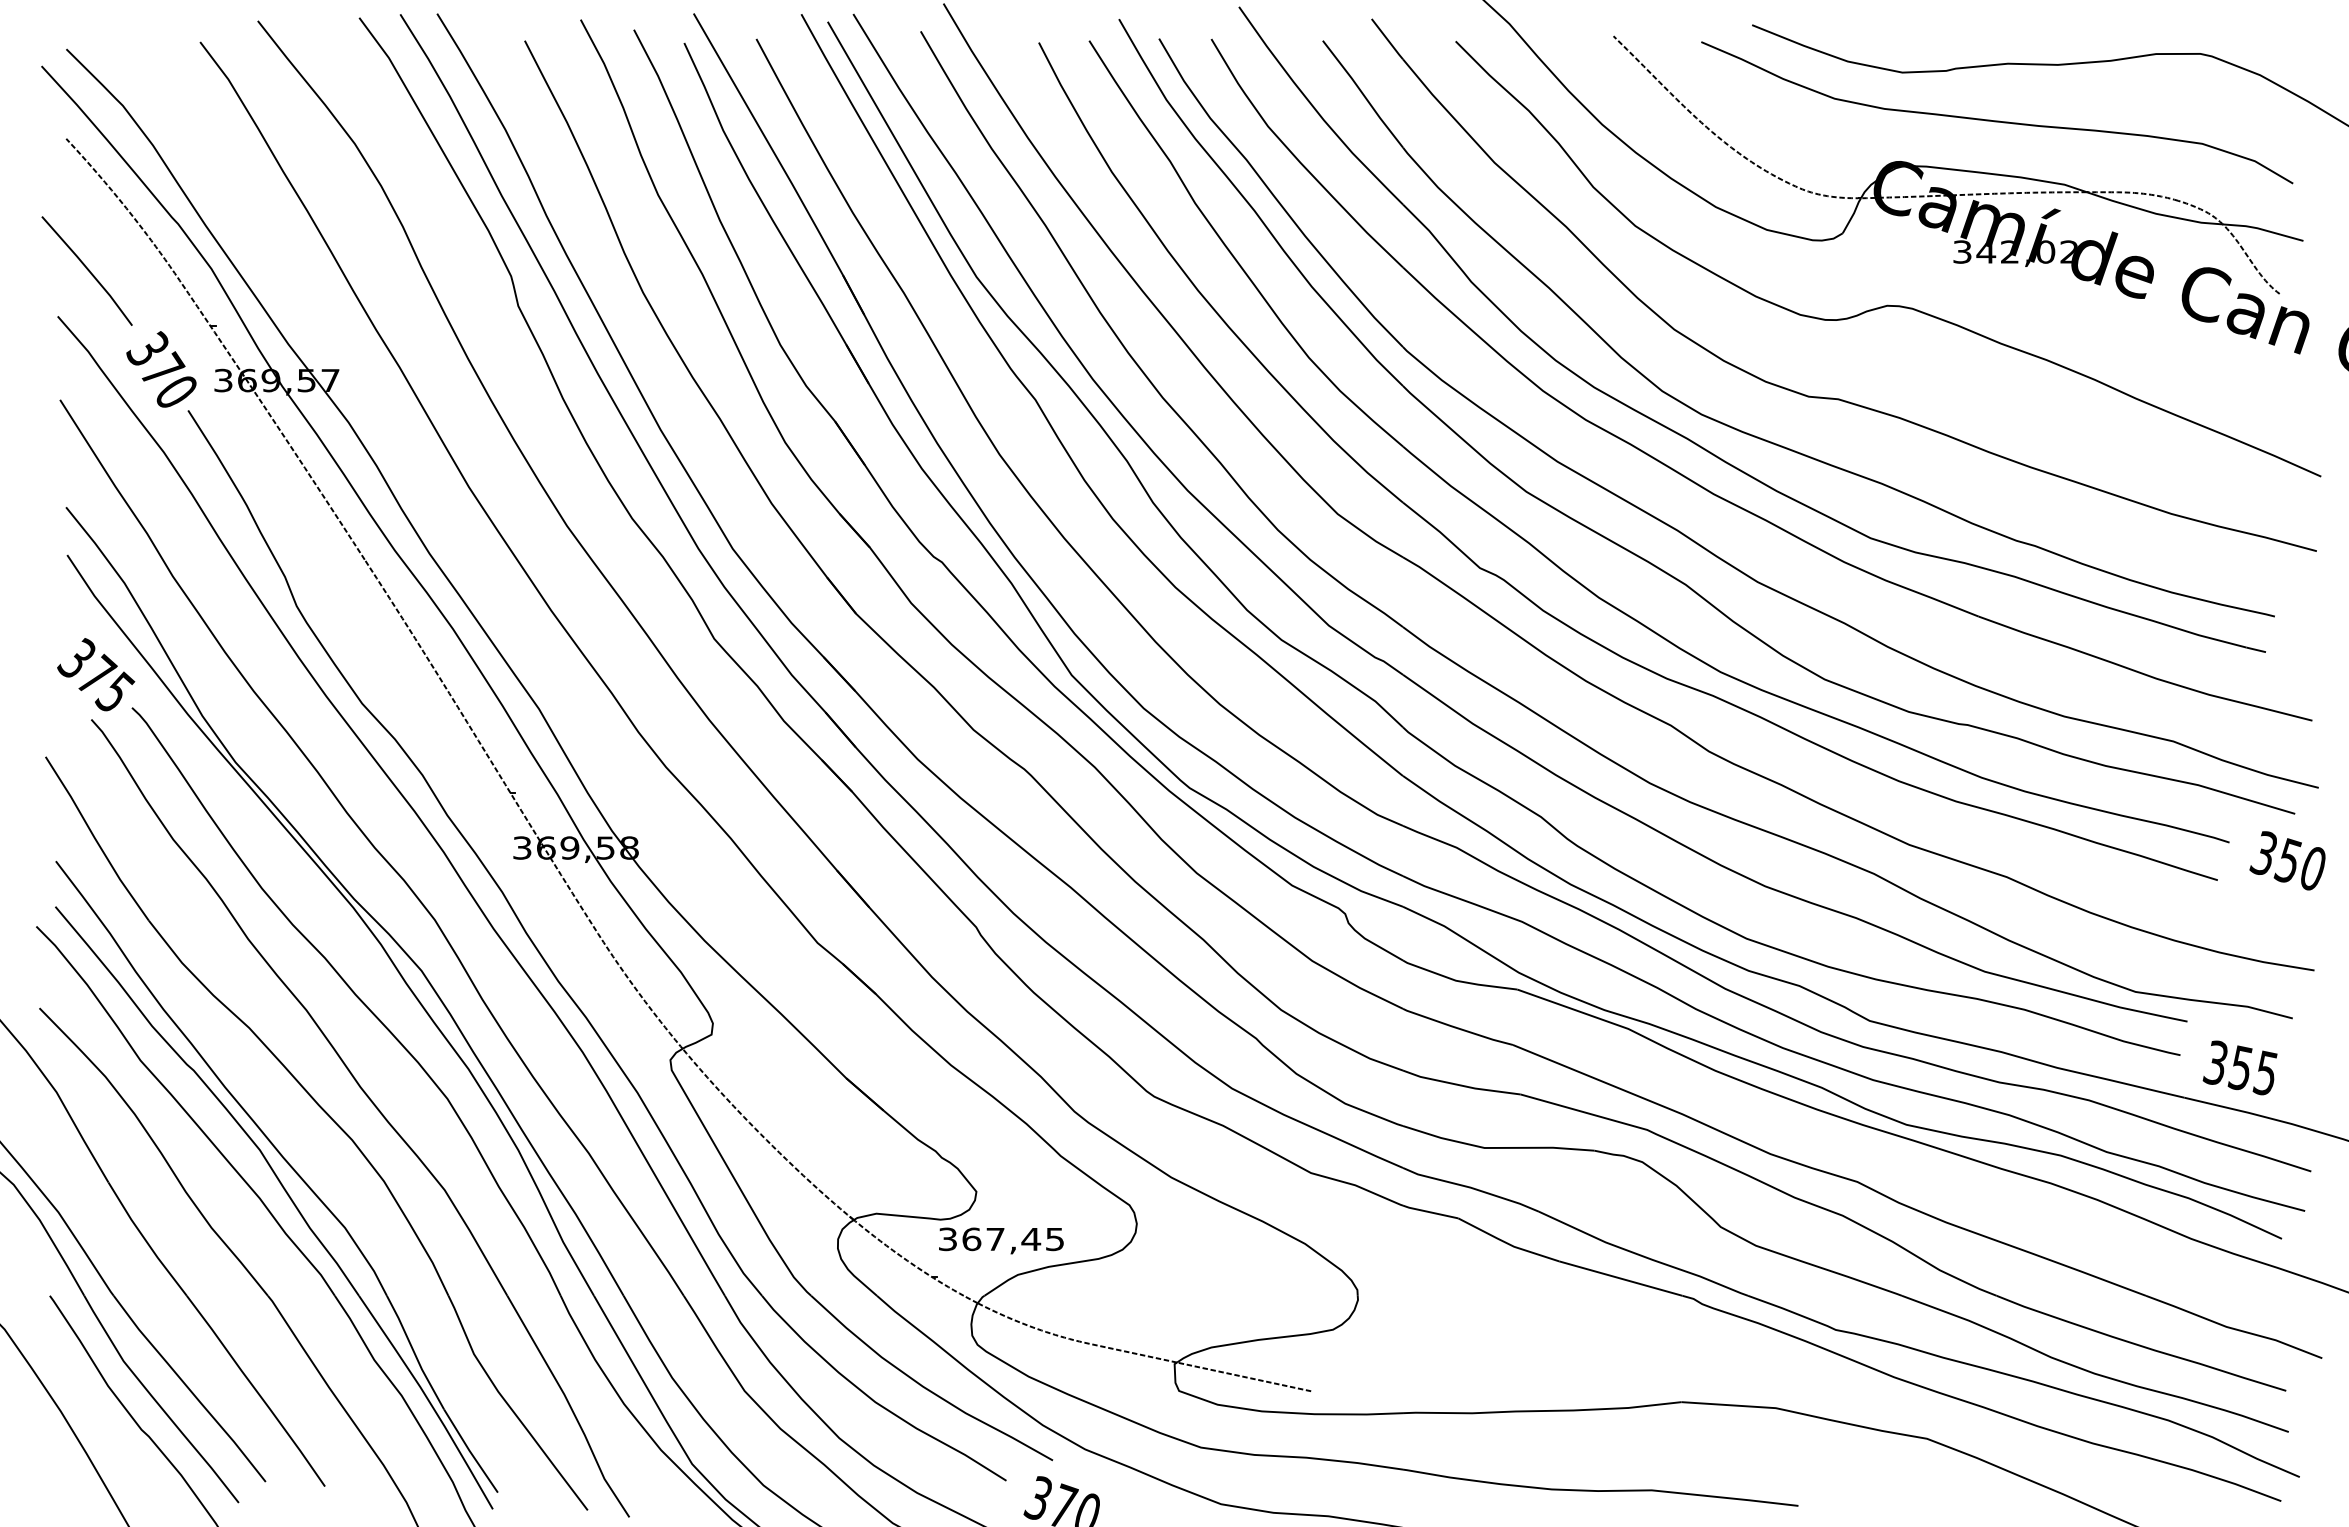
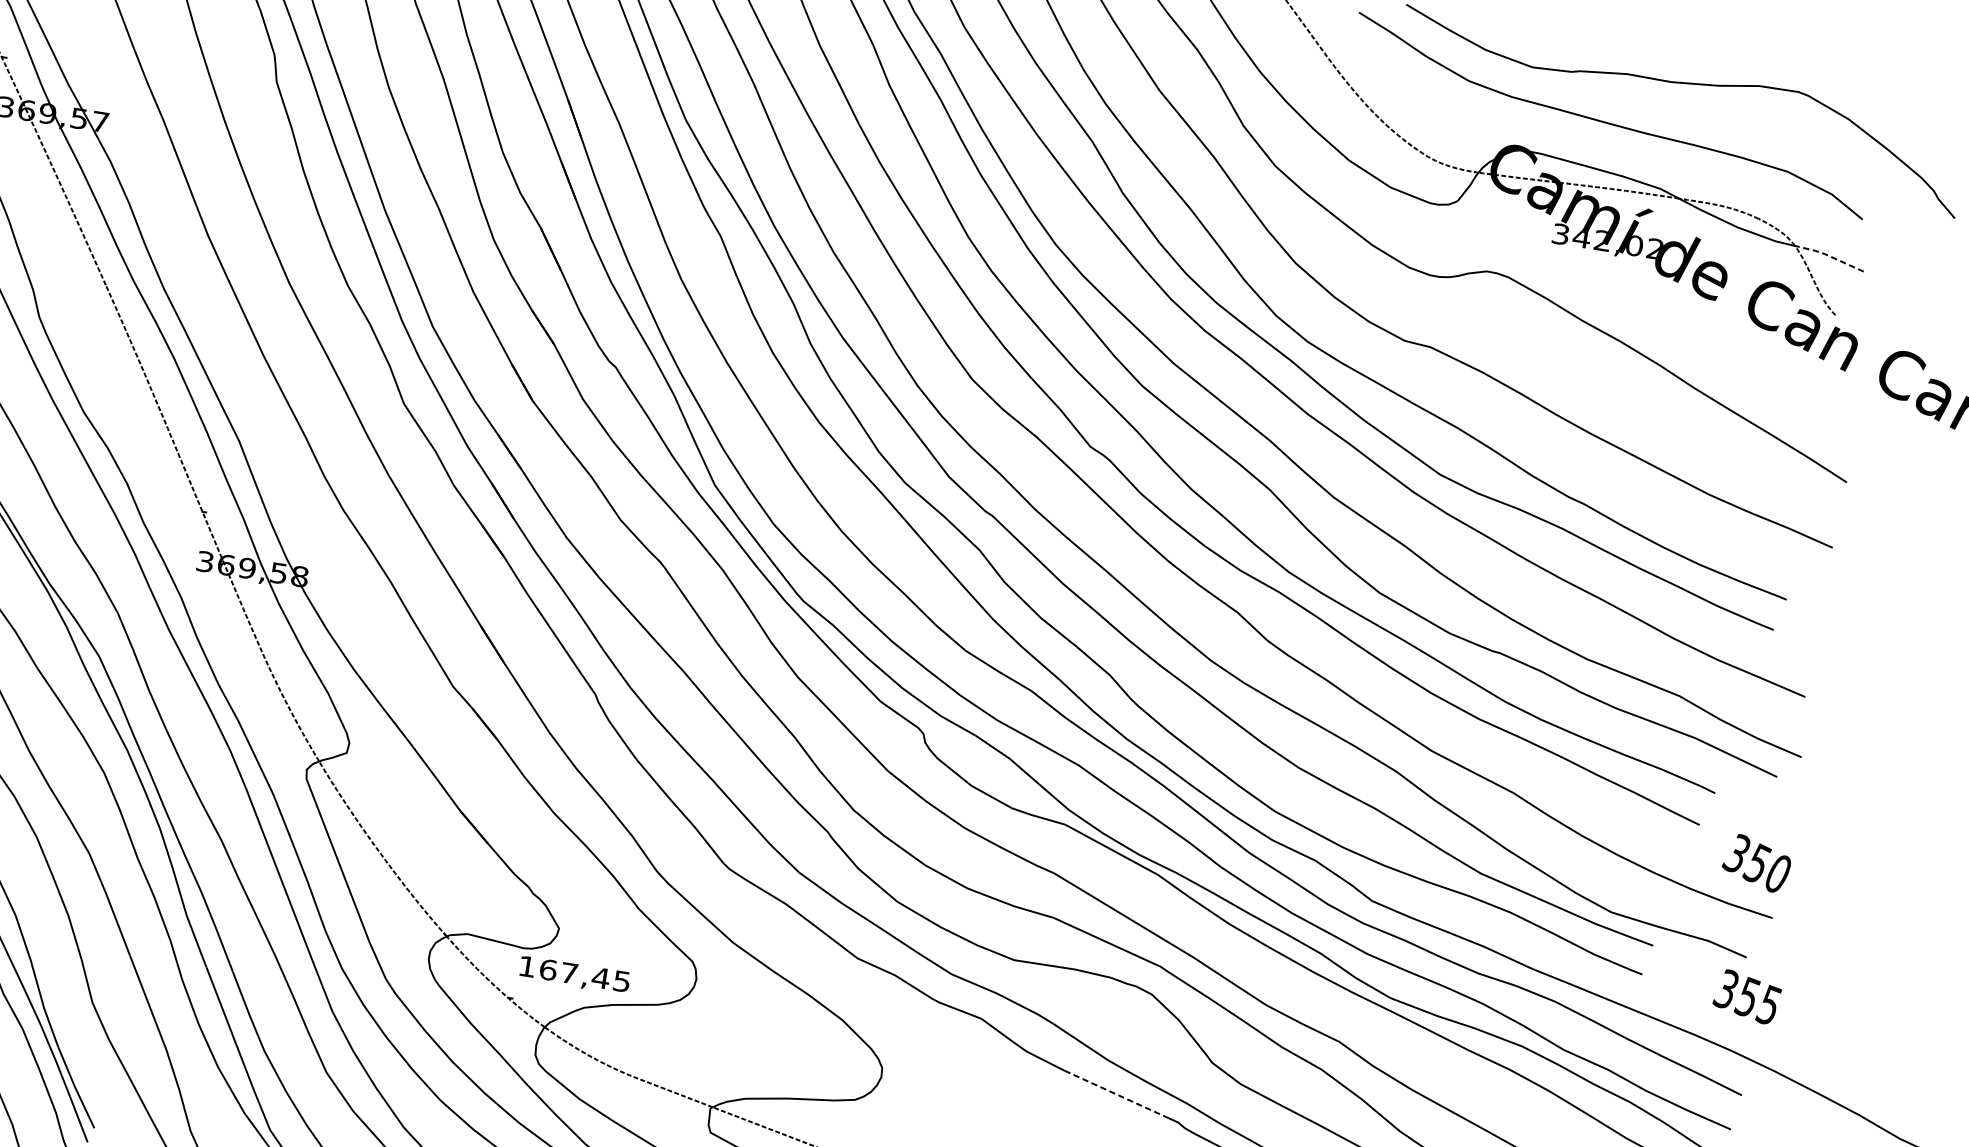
line: (2262, 229) -> (1829, 255), solid -> dashed
text: (2287, 860) -> (1756, 863), moved
text: (2239, 1067) -> (1746, 996), moved
text: (947, 1239) -> (526, 966), 367,45 -> 167,45
line: (1620, 1278) -> (1116, 1094), solid -> dashed

